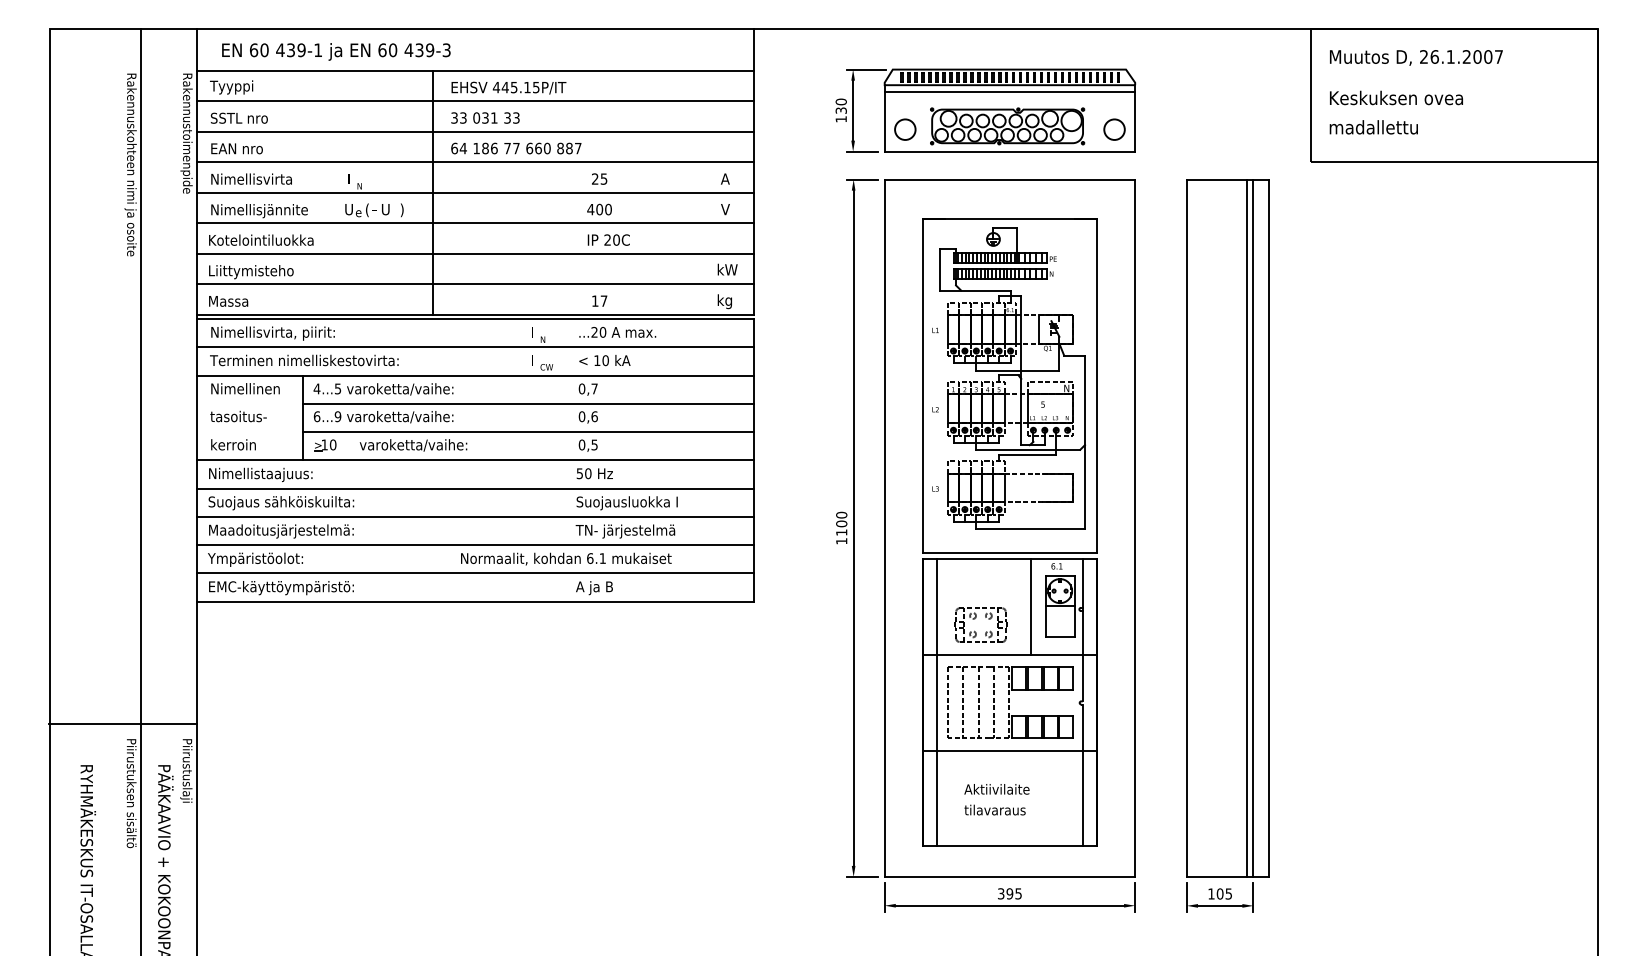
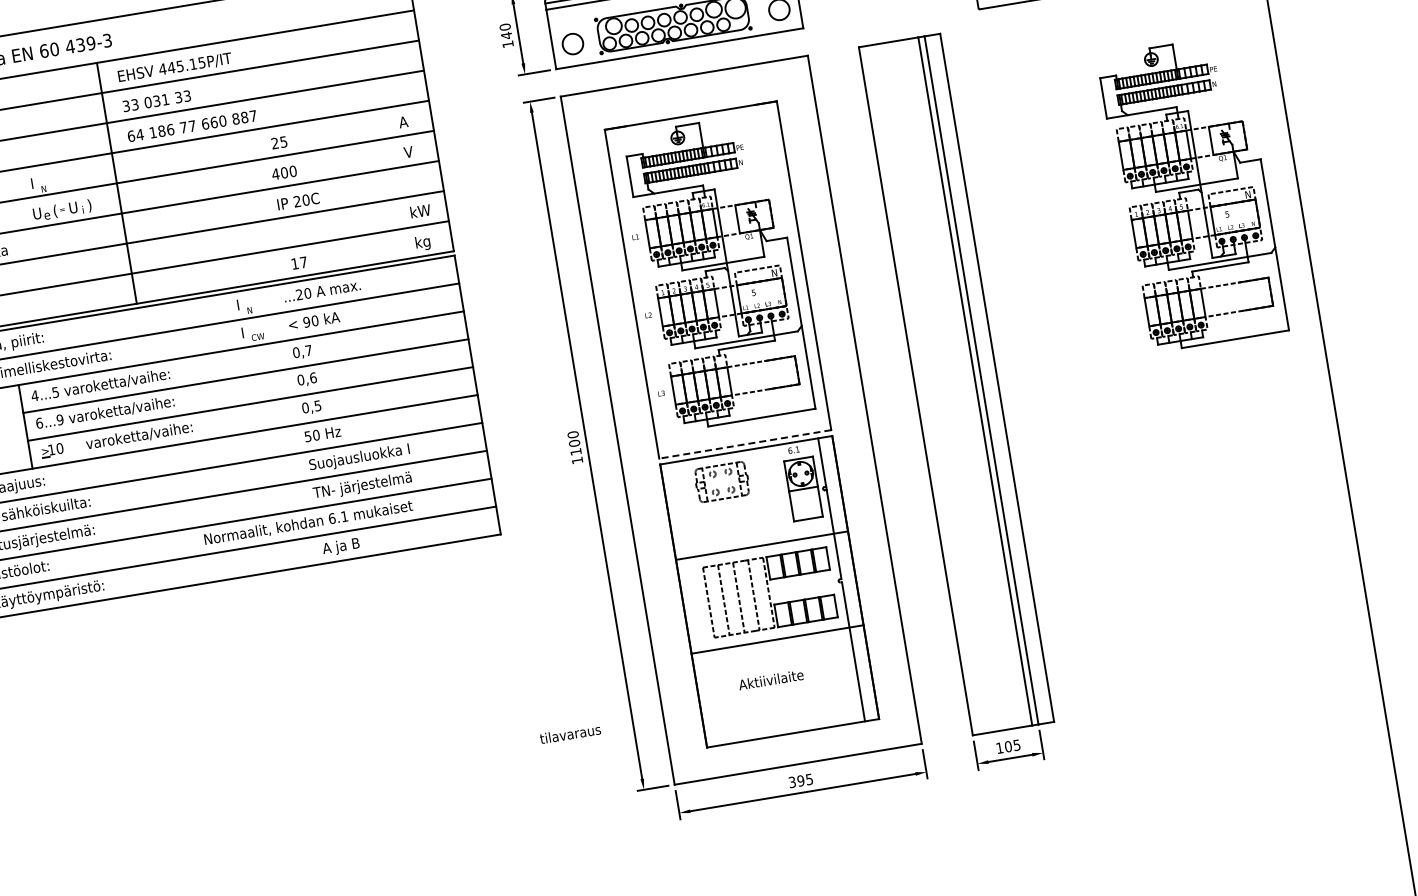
text: (840, 110) -> (505, 35), 130 -> 140
text: (597, 360) -> (306, 322), 10 -> 90
part: (1492, 378) -> (1192, 193), added
line: (1009, 552) -> (744, 444), solid -> dashed
line: (1031, 606) -> (775, 493), removed
part: (975, 618) -> (715, 476), moved
line: (937, 701) -> (698, 602), removed
text: (994, 809) -> (569, 733), moved

